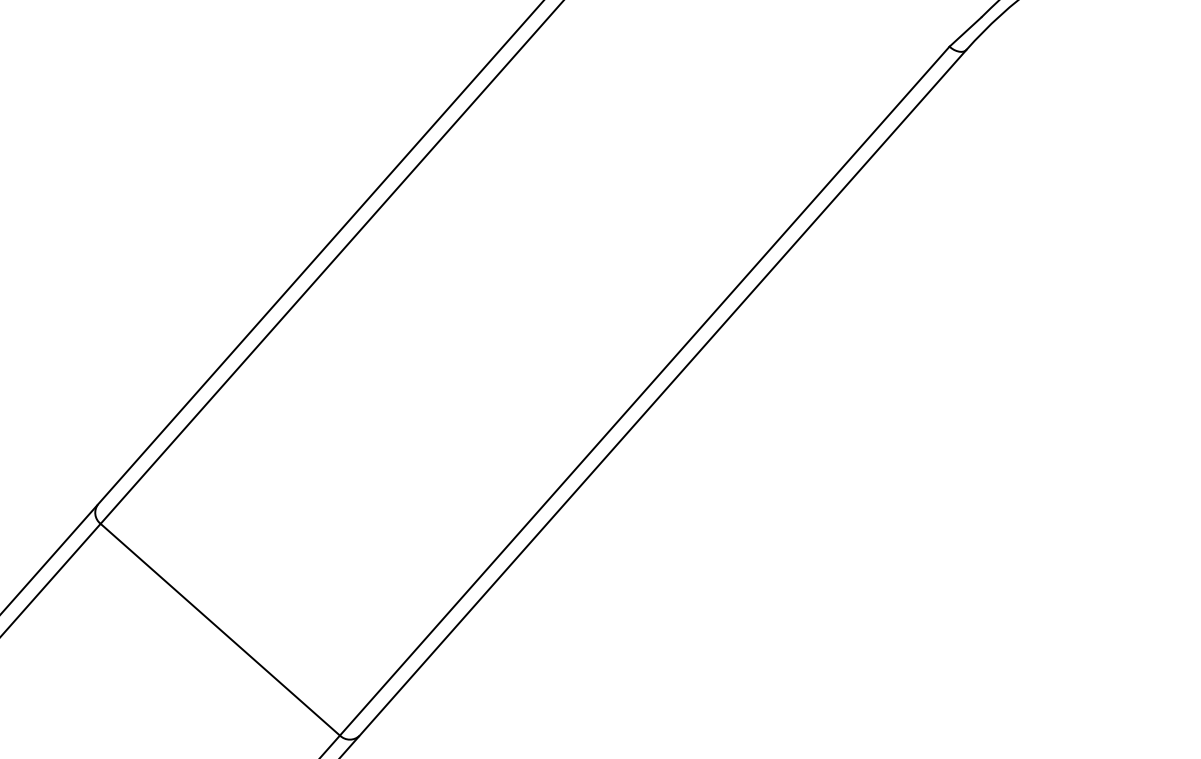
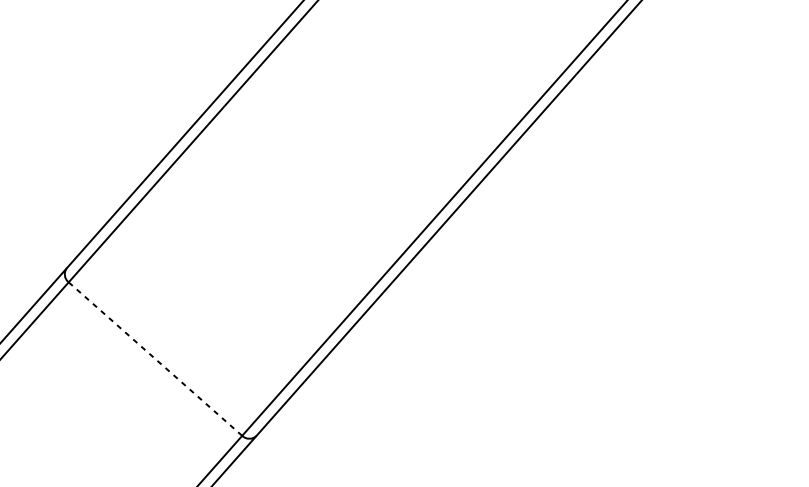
line: (220, 629) -> (155, 358), solid -> dashed

